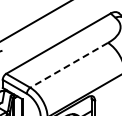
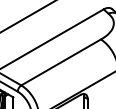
line: (69, 65) -> (61, 62), dashed -> solid

